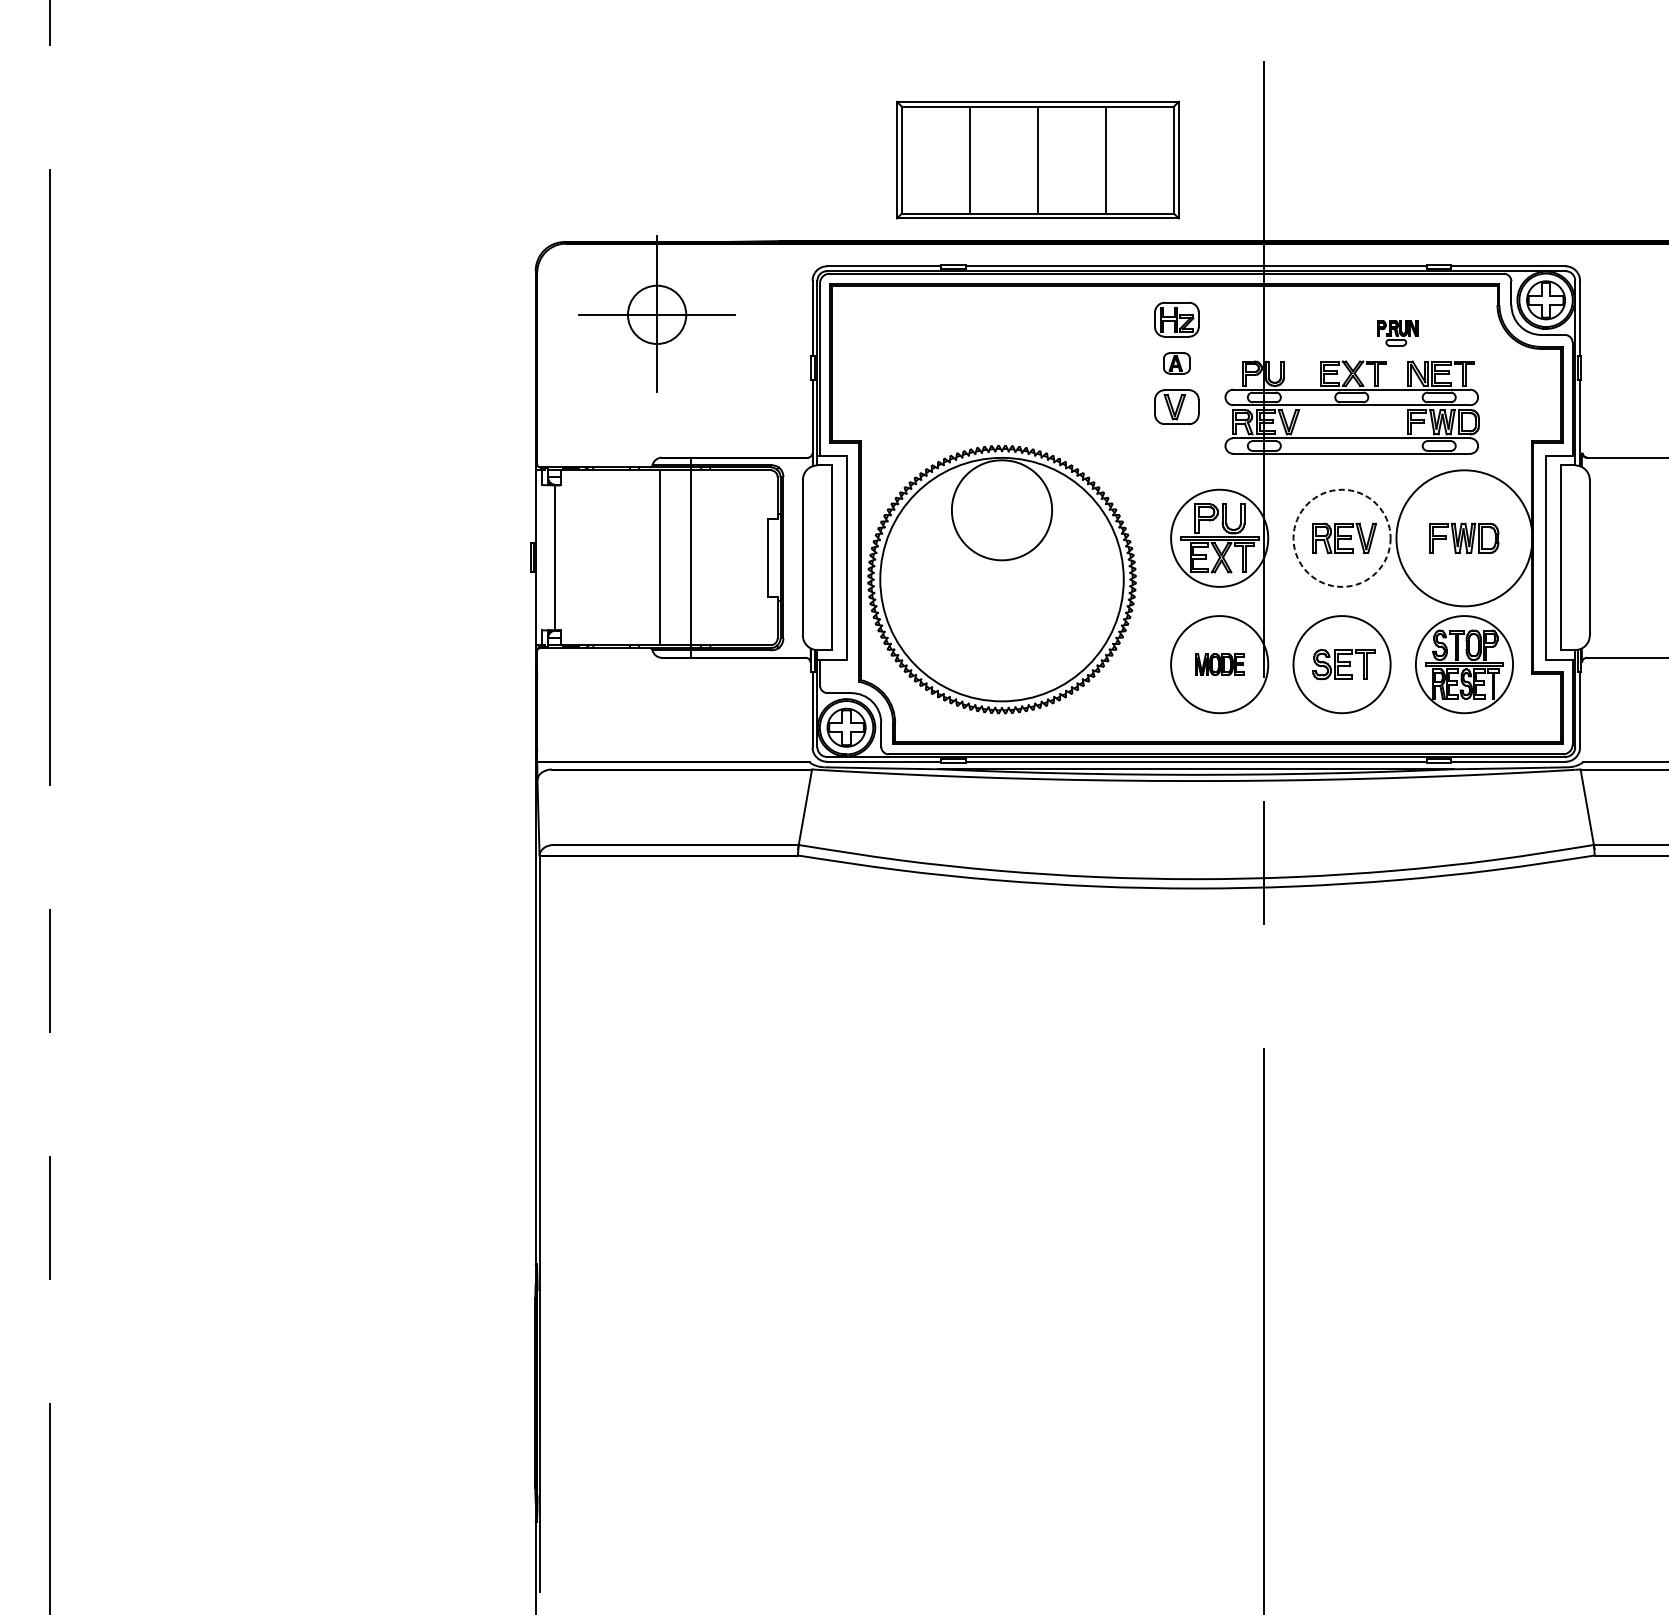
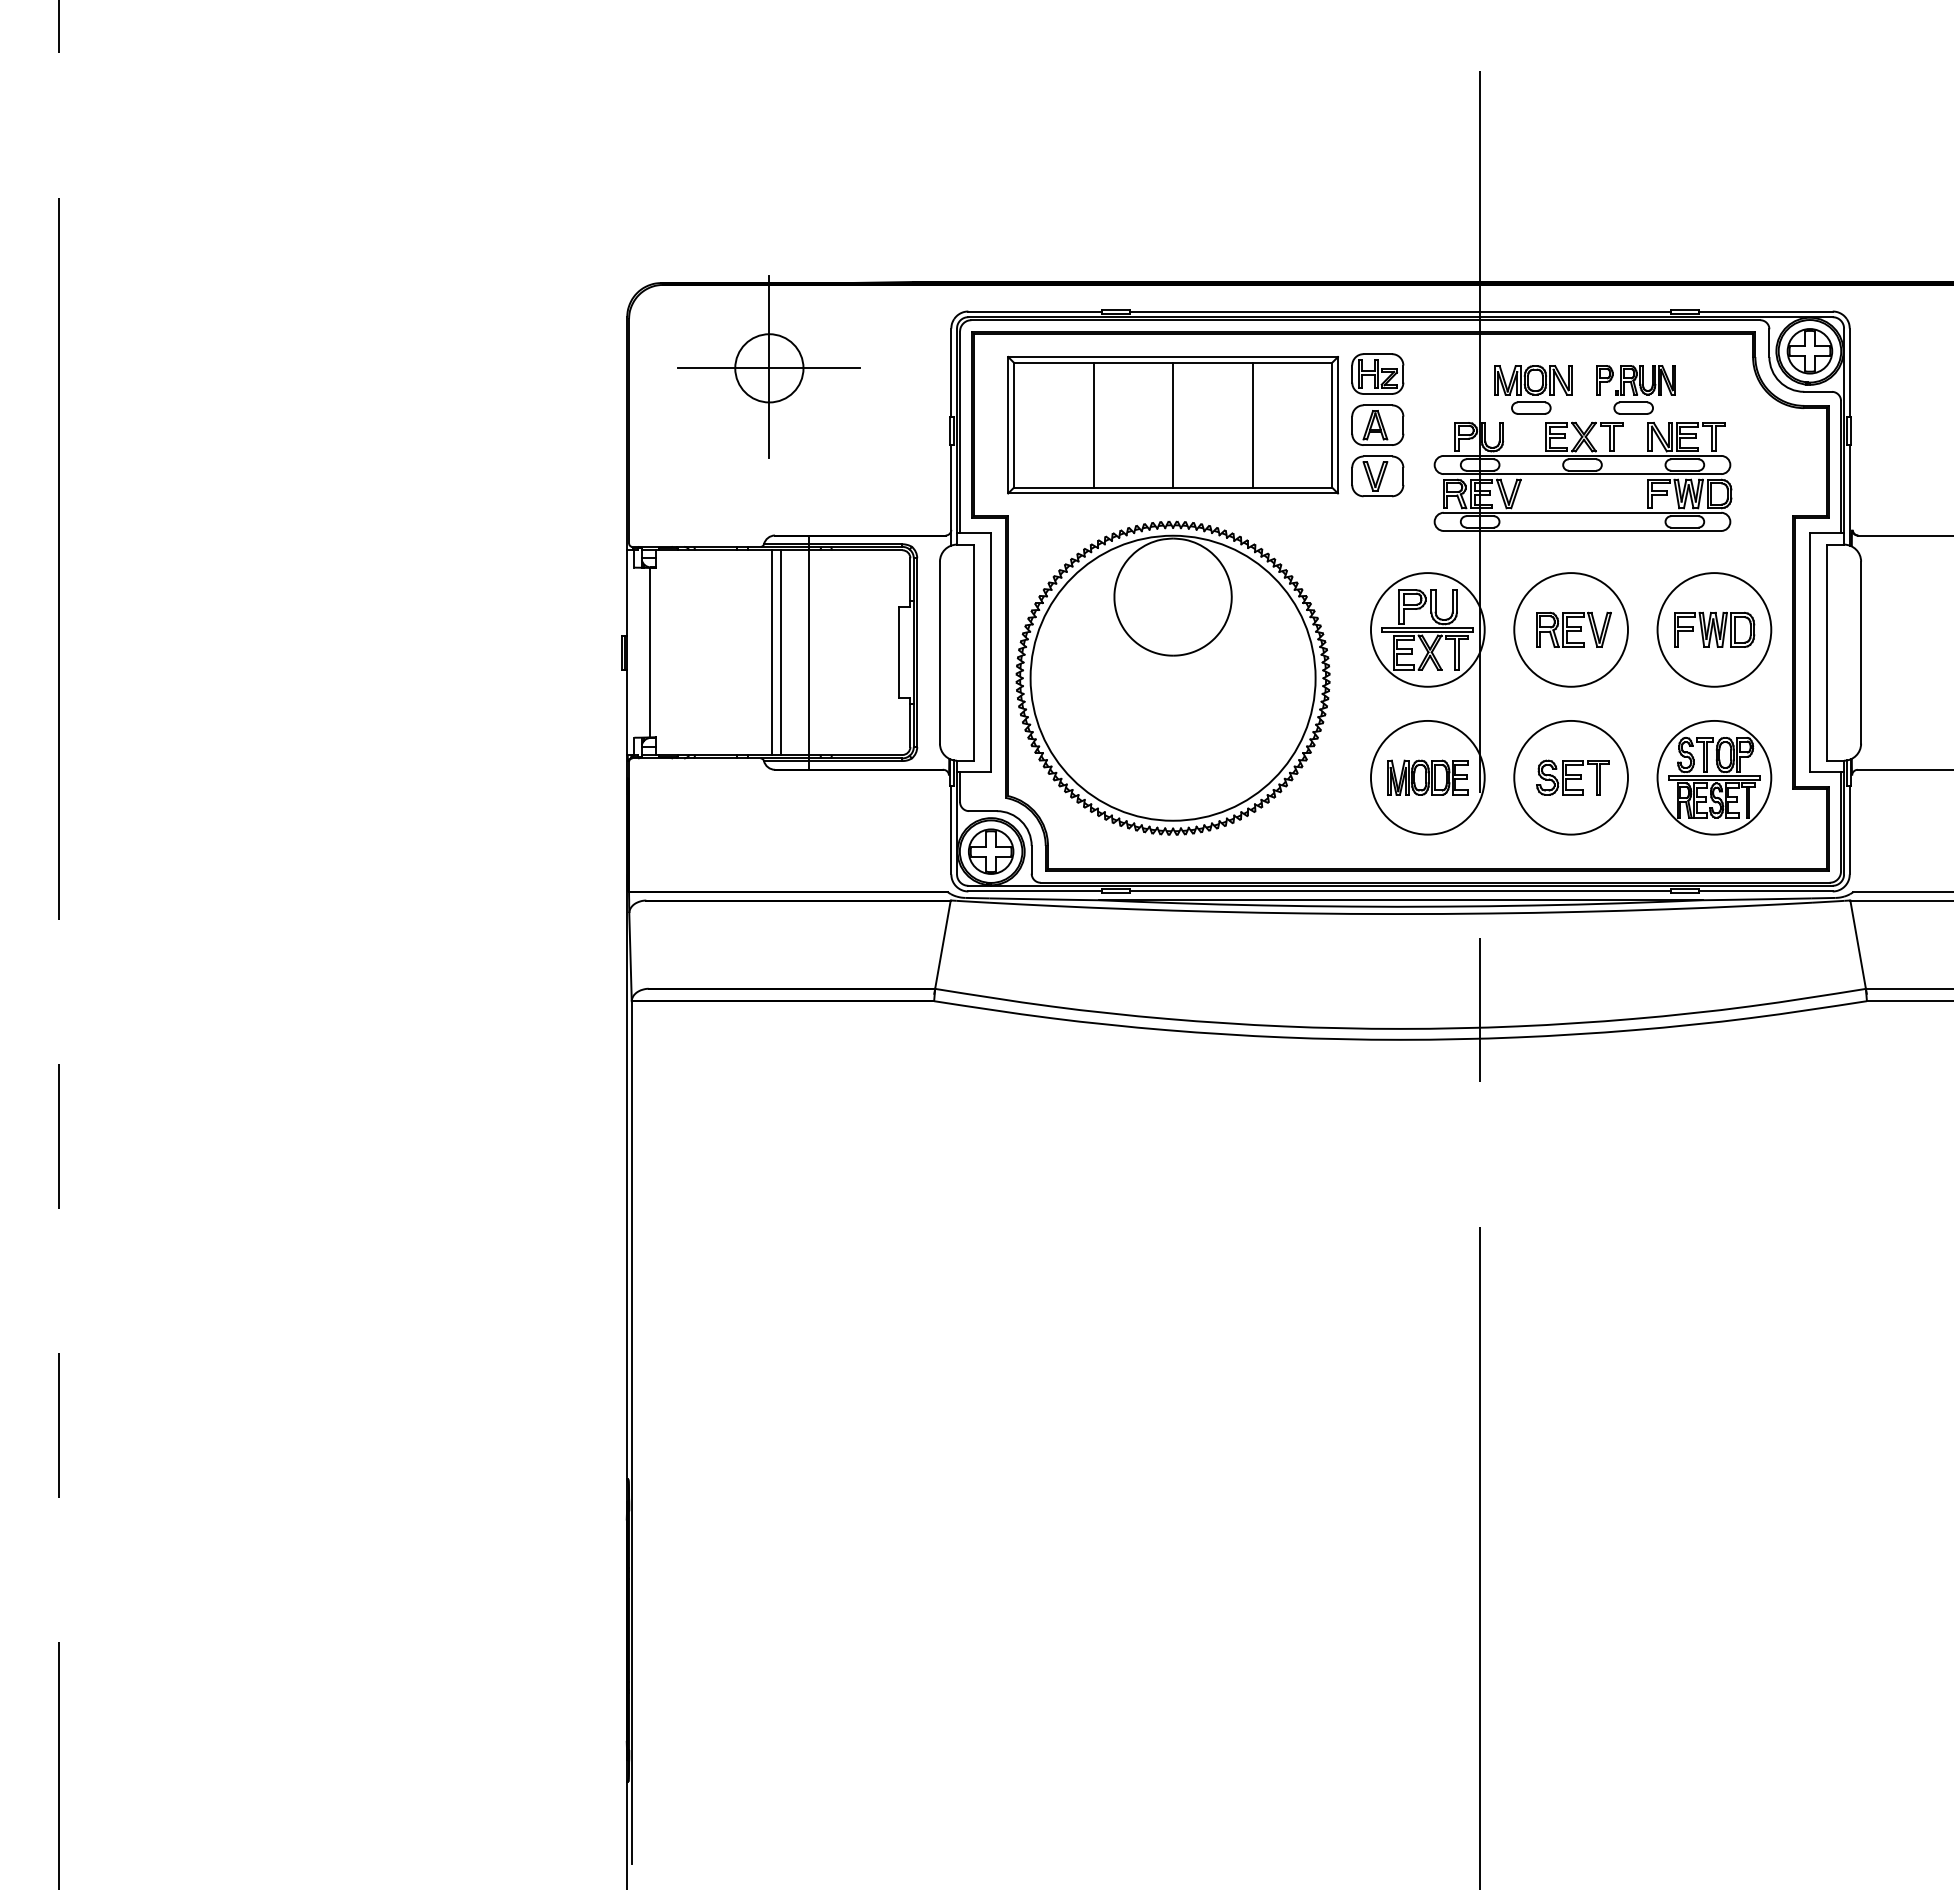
part: (1038, 159) -> (1173, 424), moved
part: (1309, 332) -> (1533, 389), added
part: (1397, 332) -> (1635, 389), size x1.67
part: (1176, 362) -> (1377, 424), size x1.67
circle: (1341, 537) -> (1570, 629), dashed -> solid
circle: (1464, 537) -> (1714, 629), size x0.71
line: (666, 557) -> (780, 652), added
part: (1219, 664) -> (1427, 777), size x1.43

